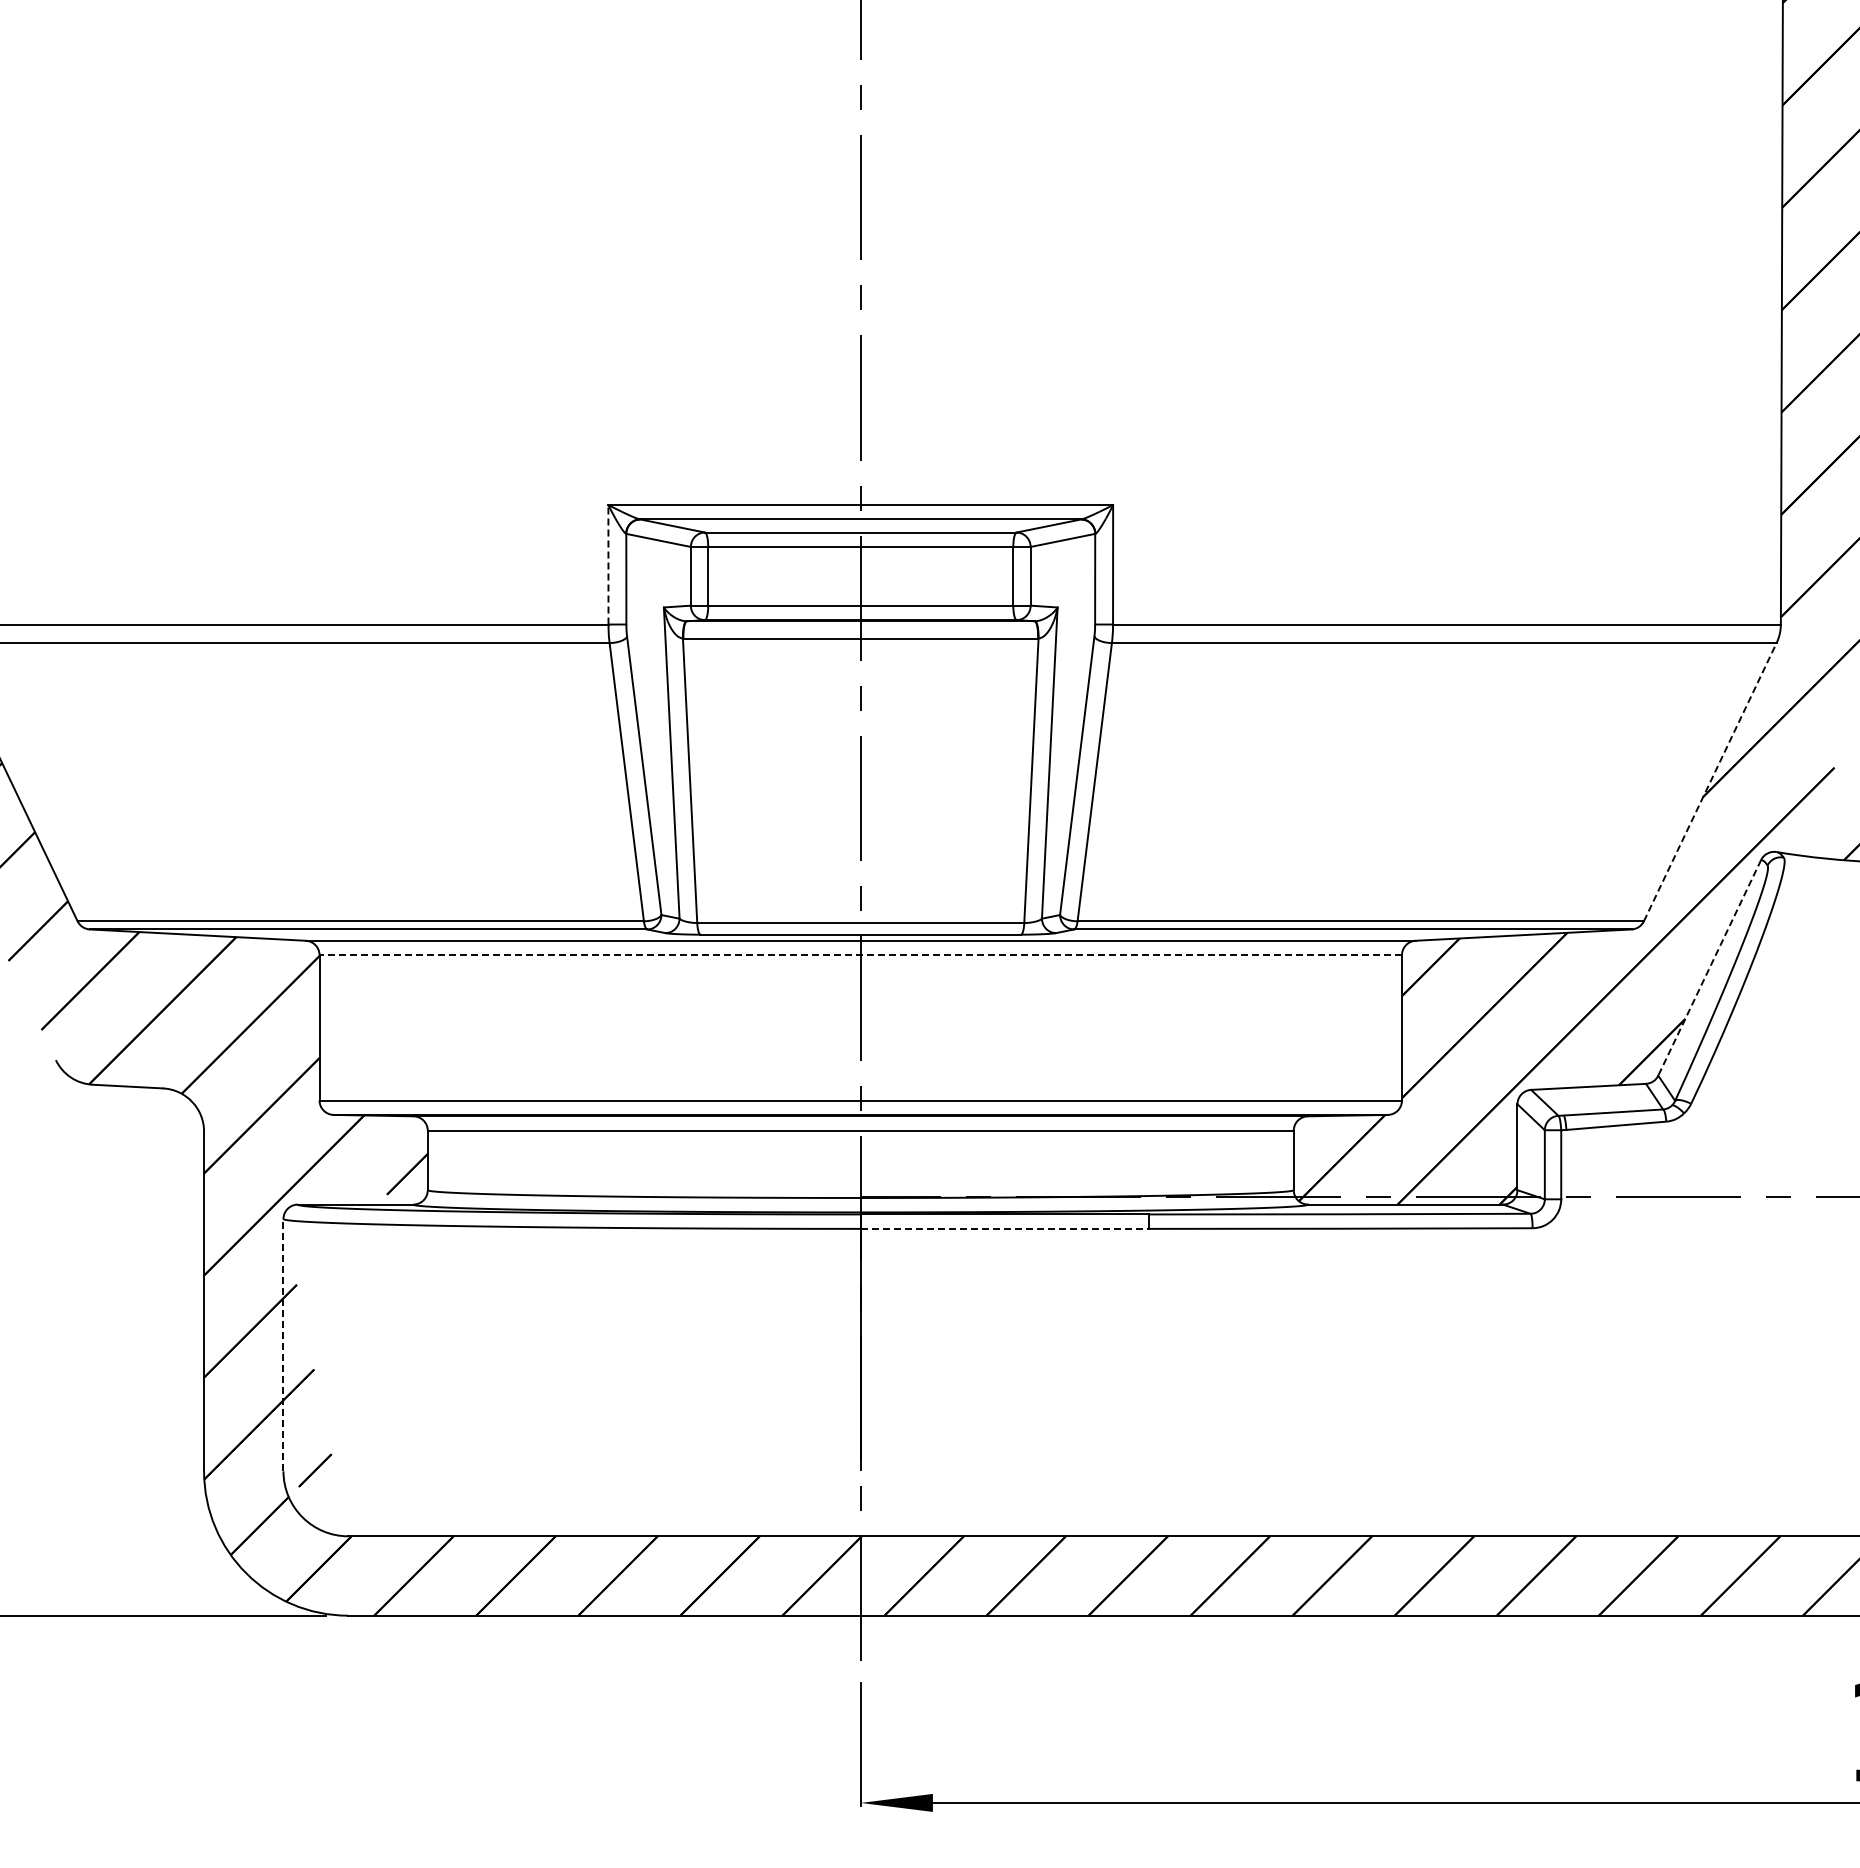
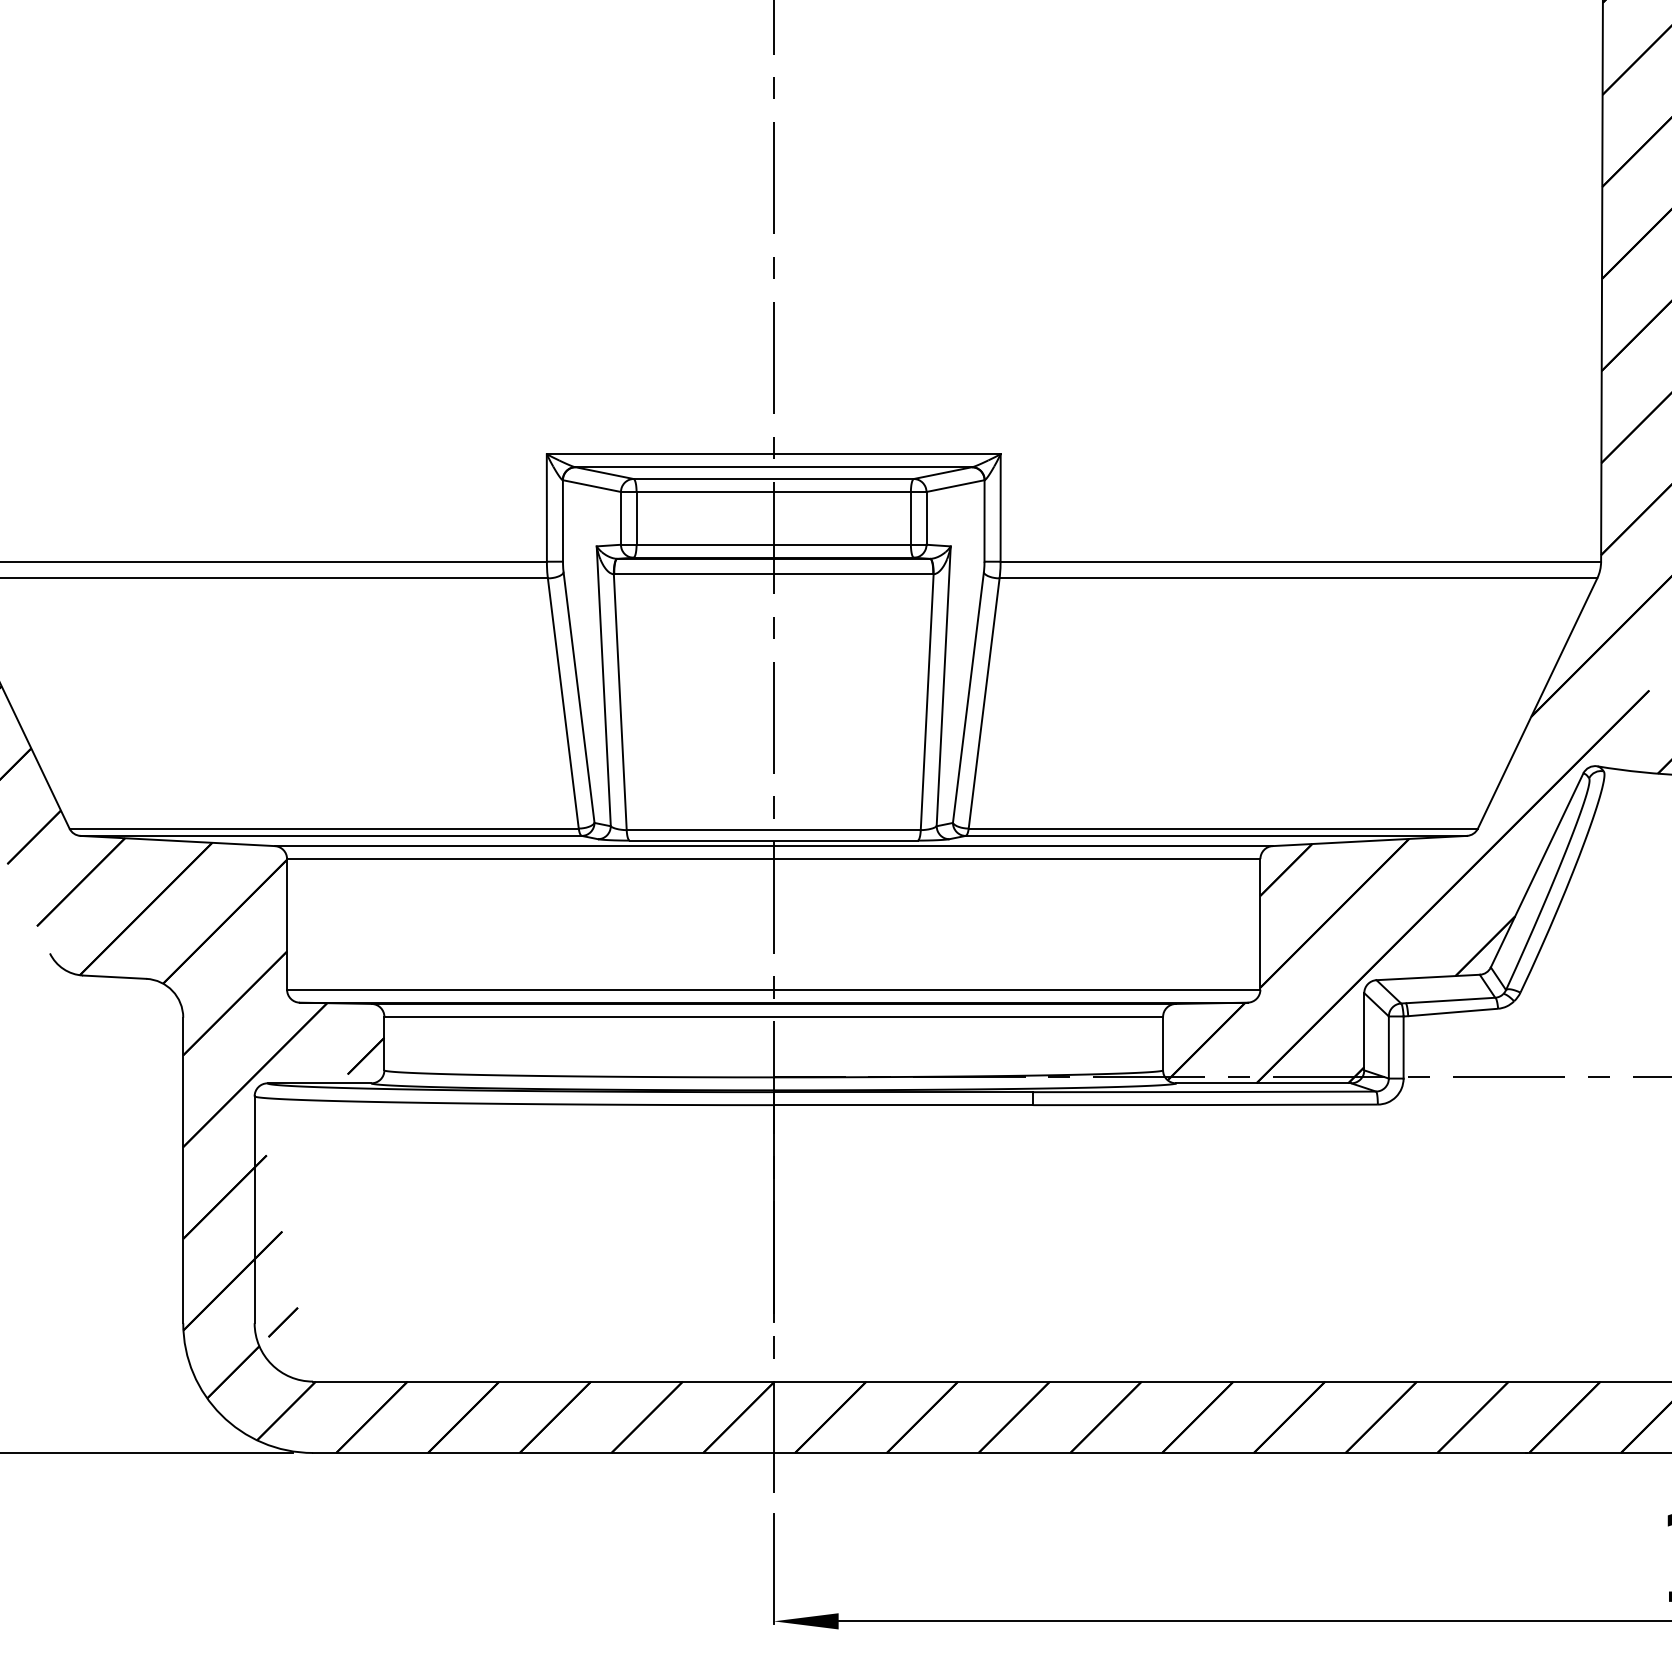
line: (608, 564) -> (546, 507), dashed -> solid
line: (1710, 781) -> (1537, 702), dashed -> solid
line: (860, 955) -> (773, 859), dashed -> solid
line: (1709, 968) -> (1536, 871), dashed -> solid
line: (1005, 1228) -> (903, 1104), dashed -> solid
line: (283, 1344) -> (254, 1209), dashed -> solid

